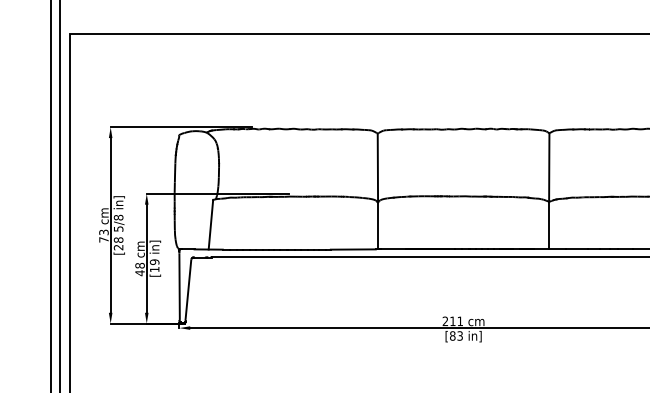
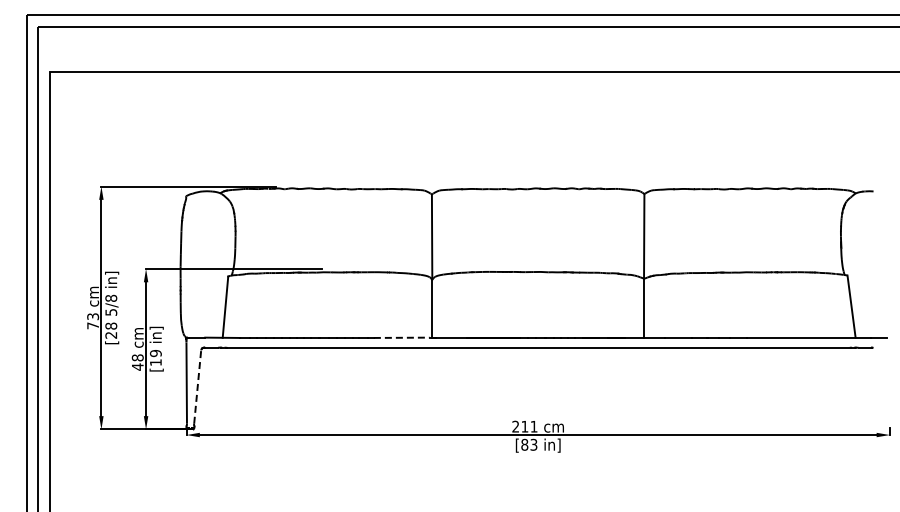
line: (353, 249) -> (401, 337), solid -> dashed
line: (188, 288) -> (197, 386), solid -> dashed

